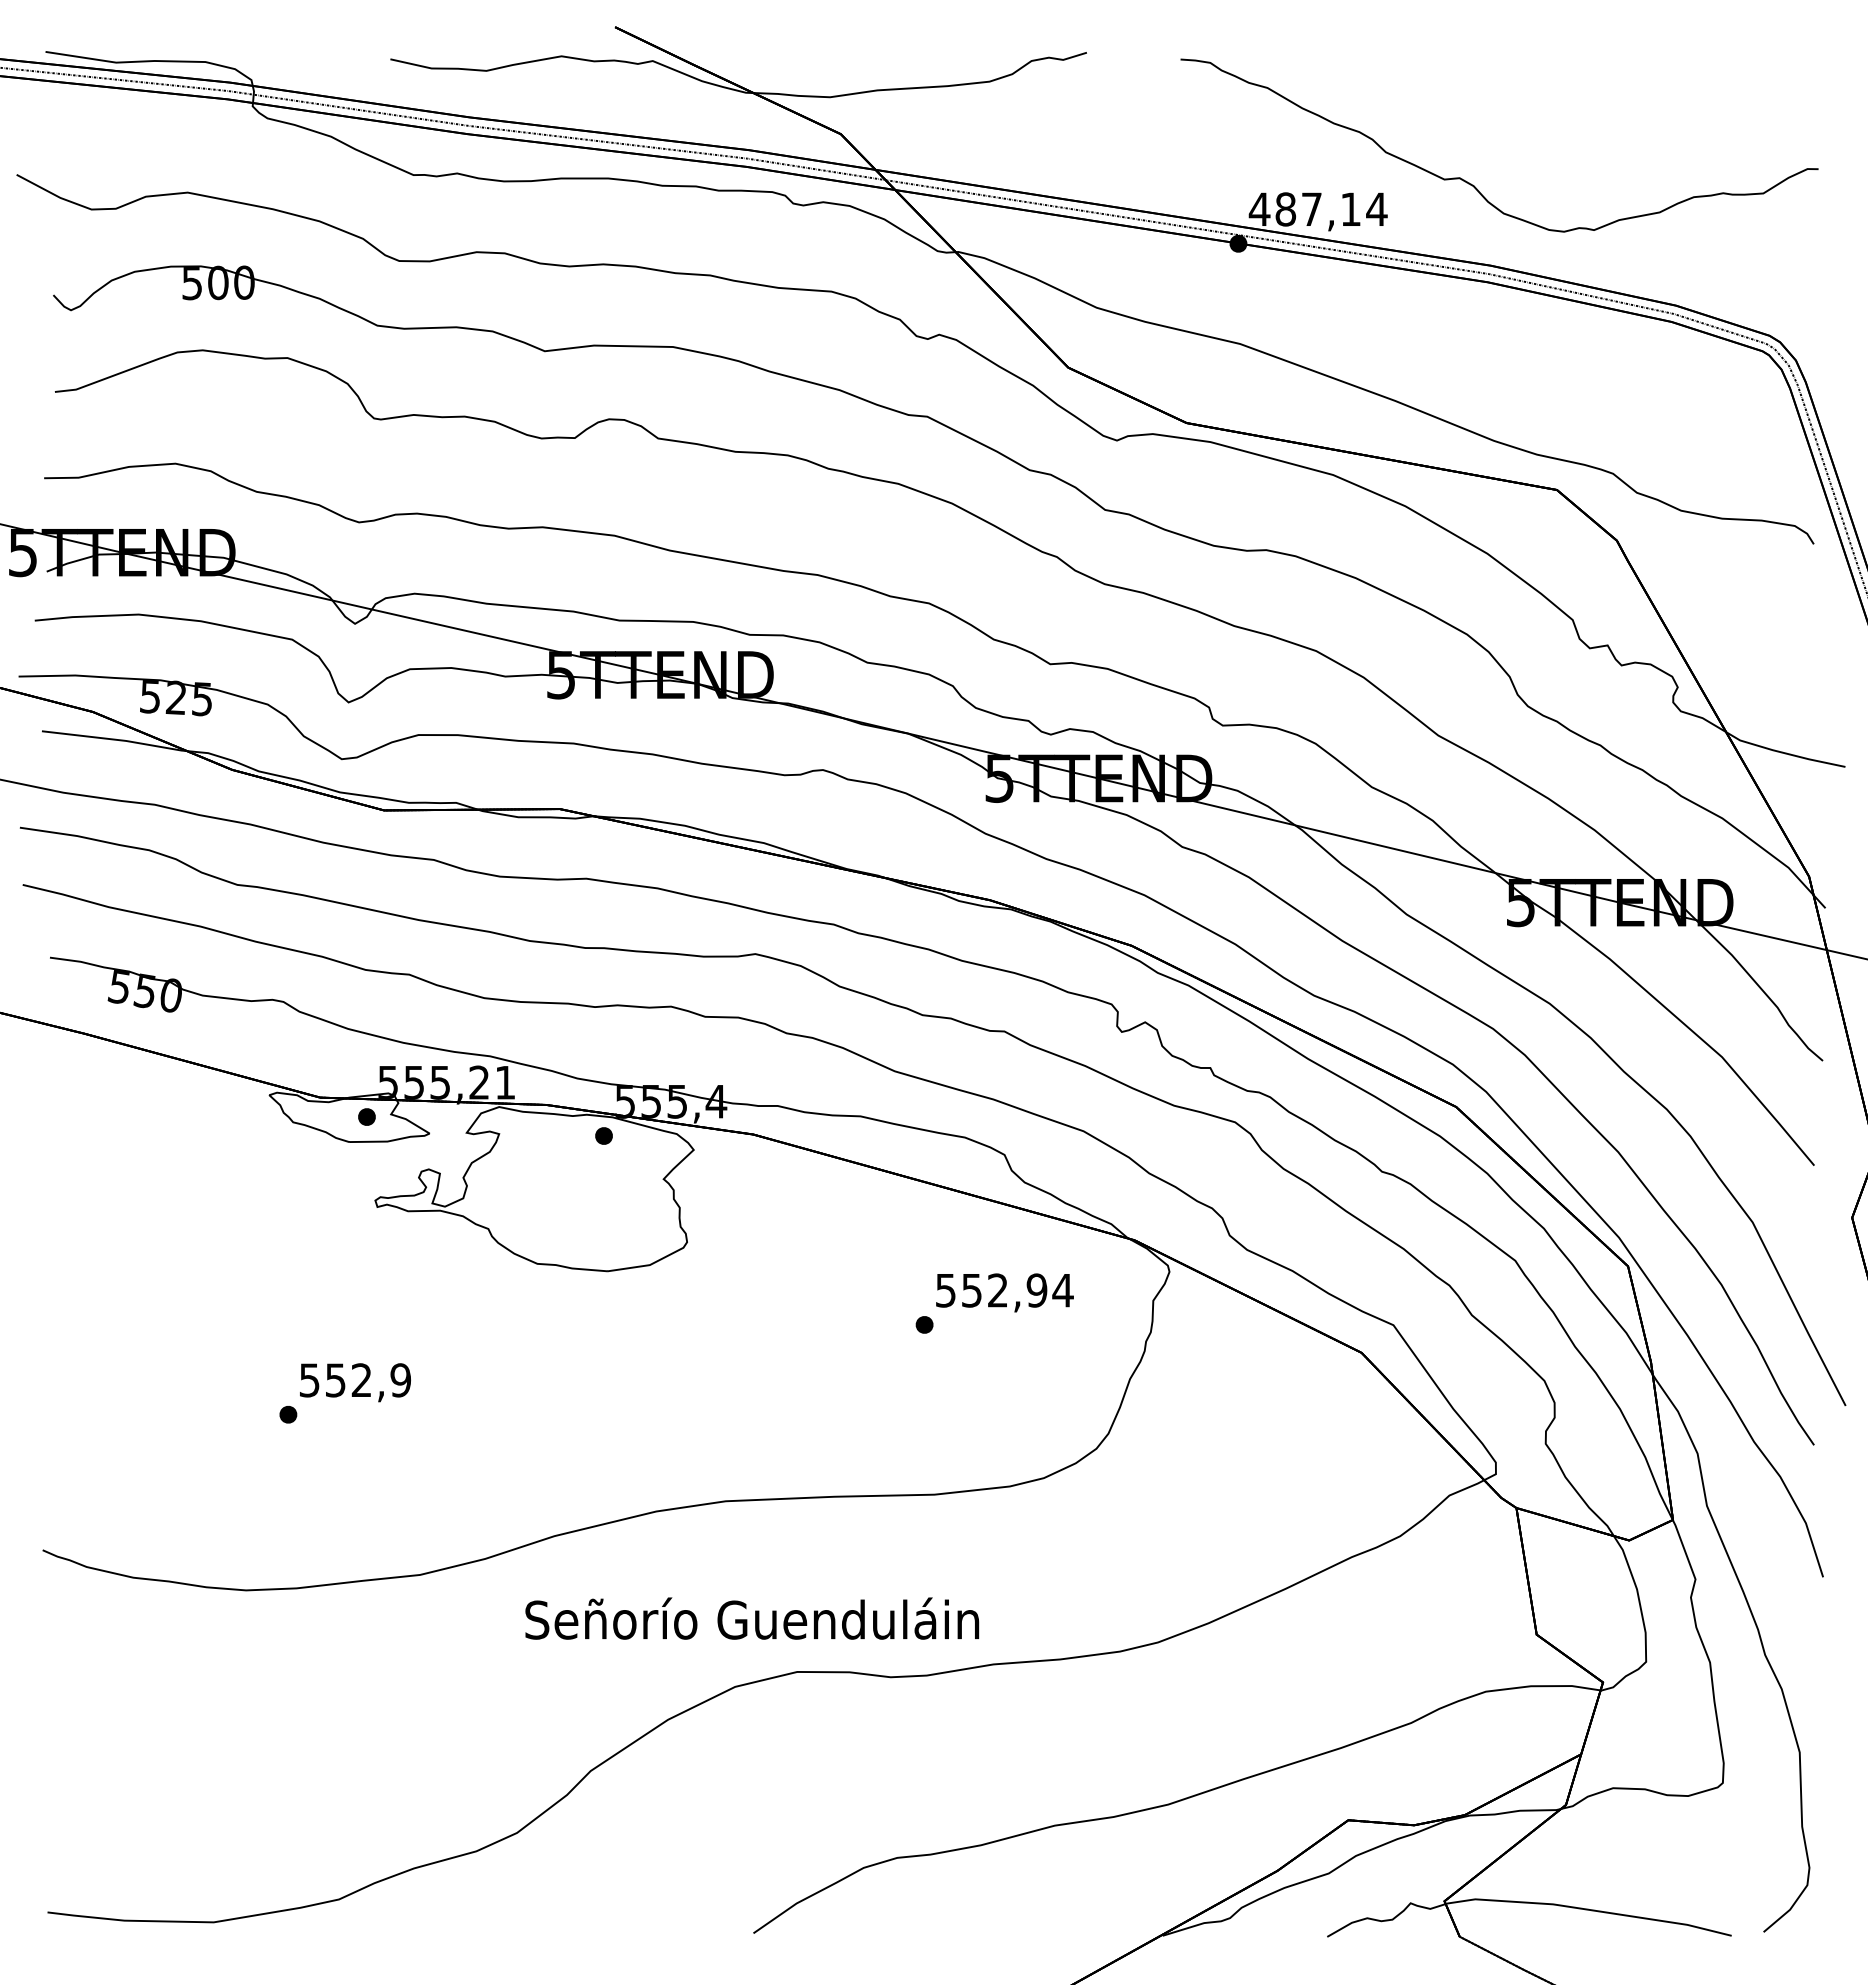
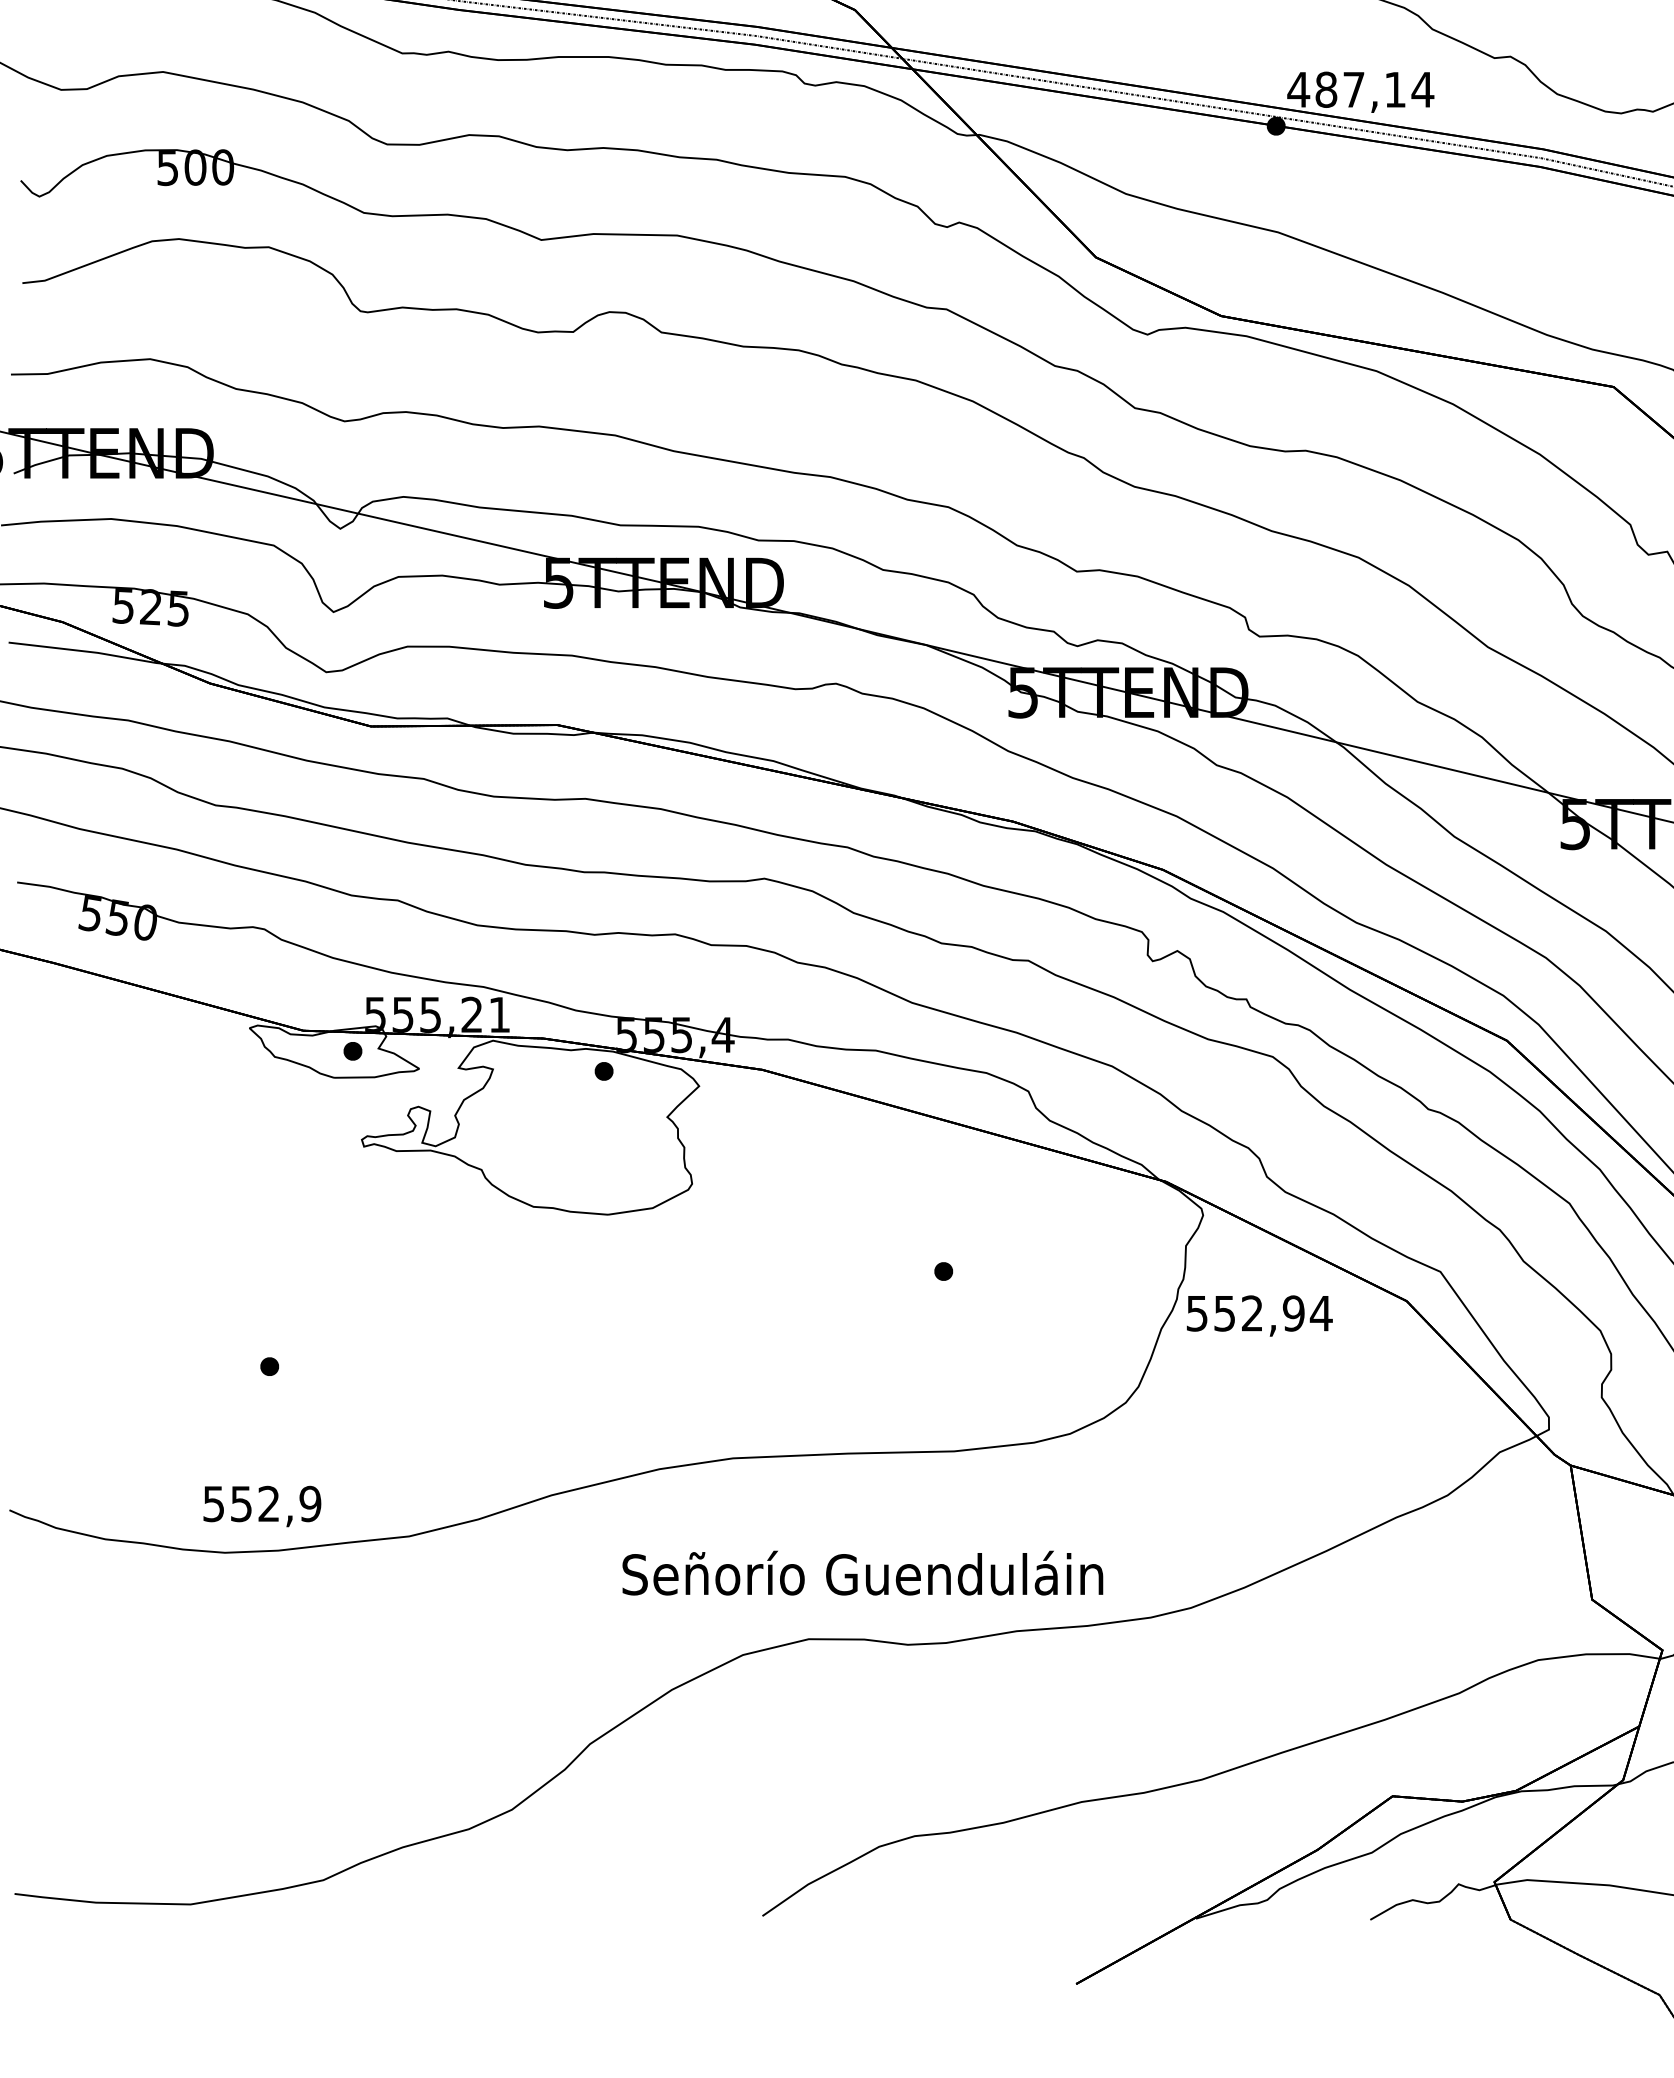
text: (1004, 1292) -> (1259, 1315), moved
text: (355, 1382) -> (262, 1506), moved
text: (752, 1618) -> (863, 1573), moved

